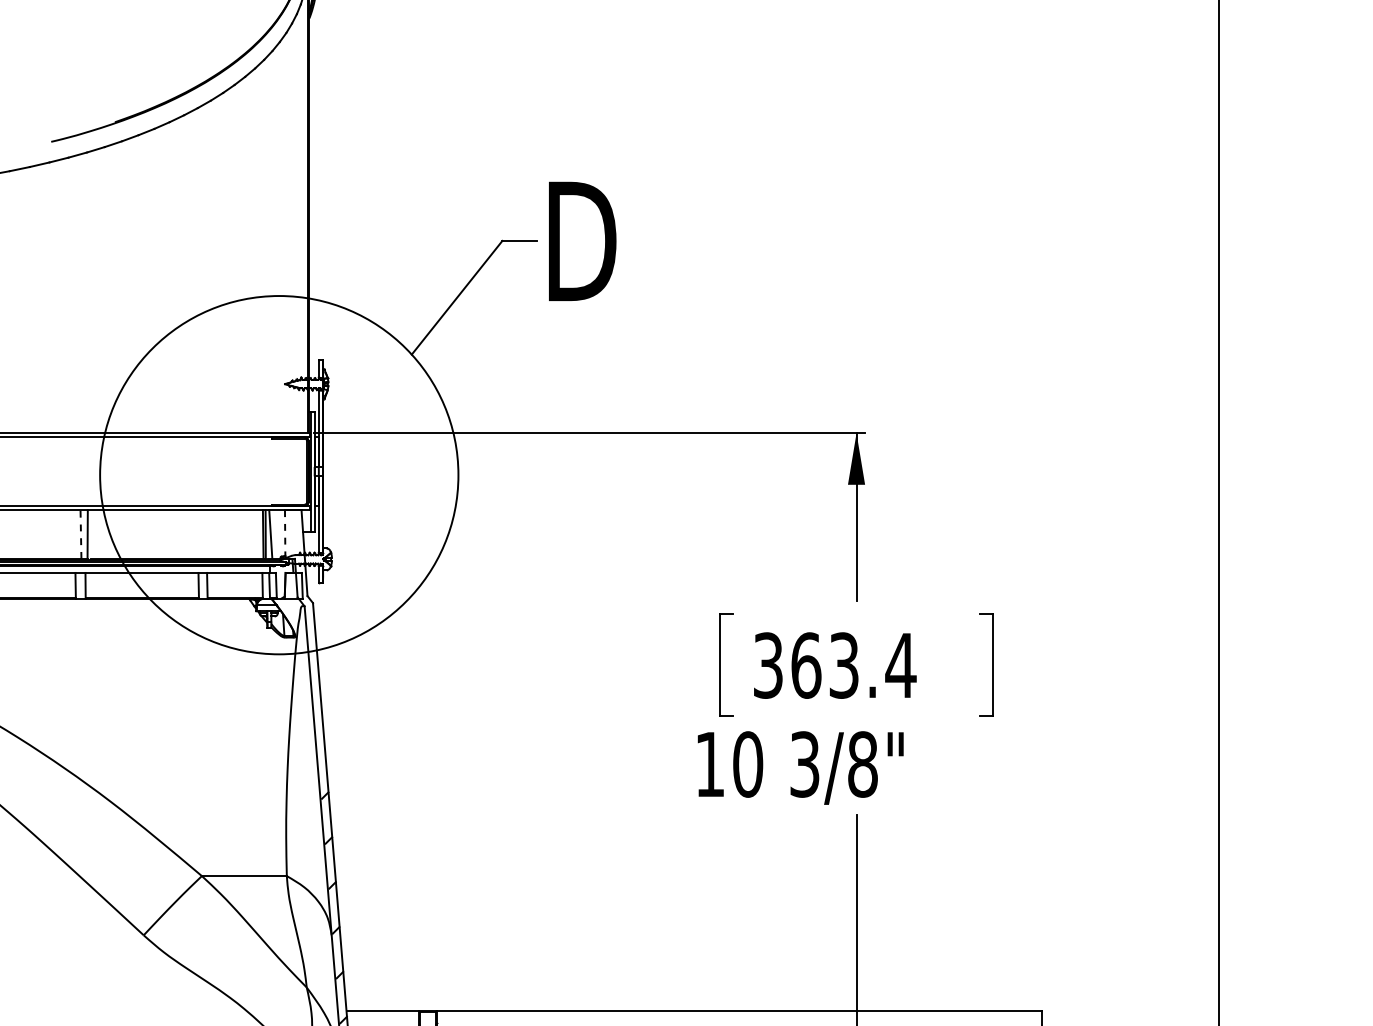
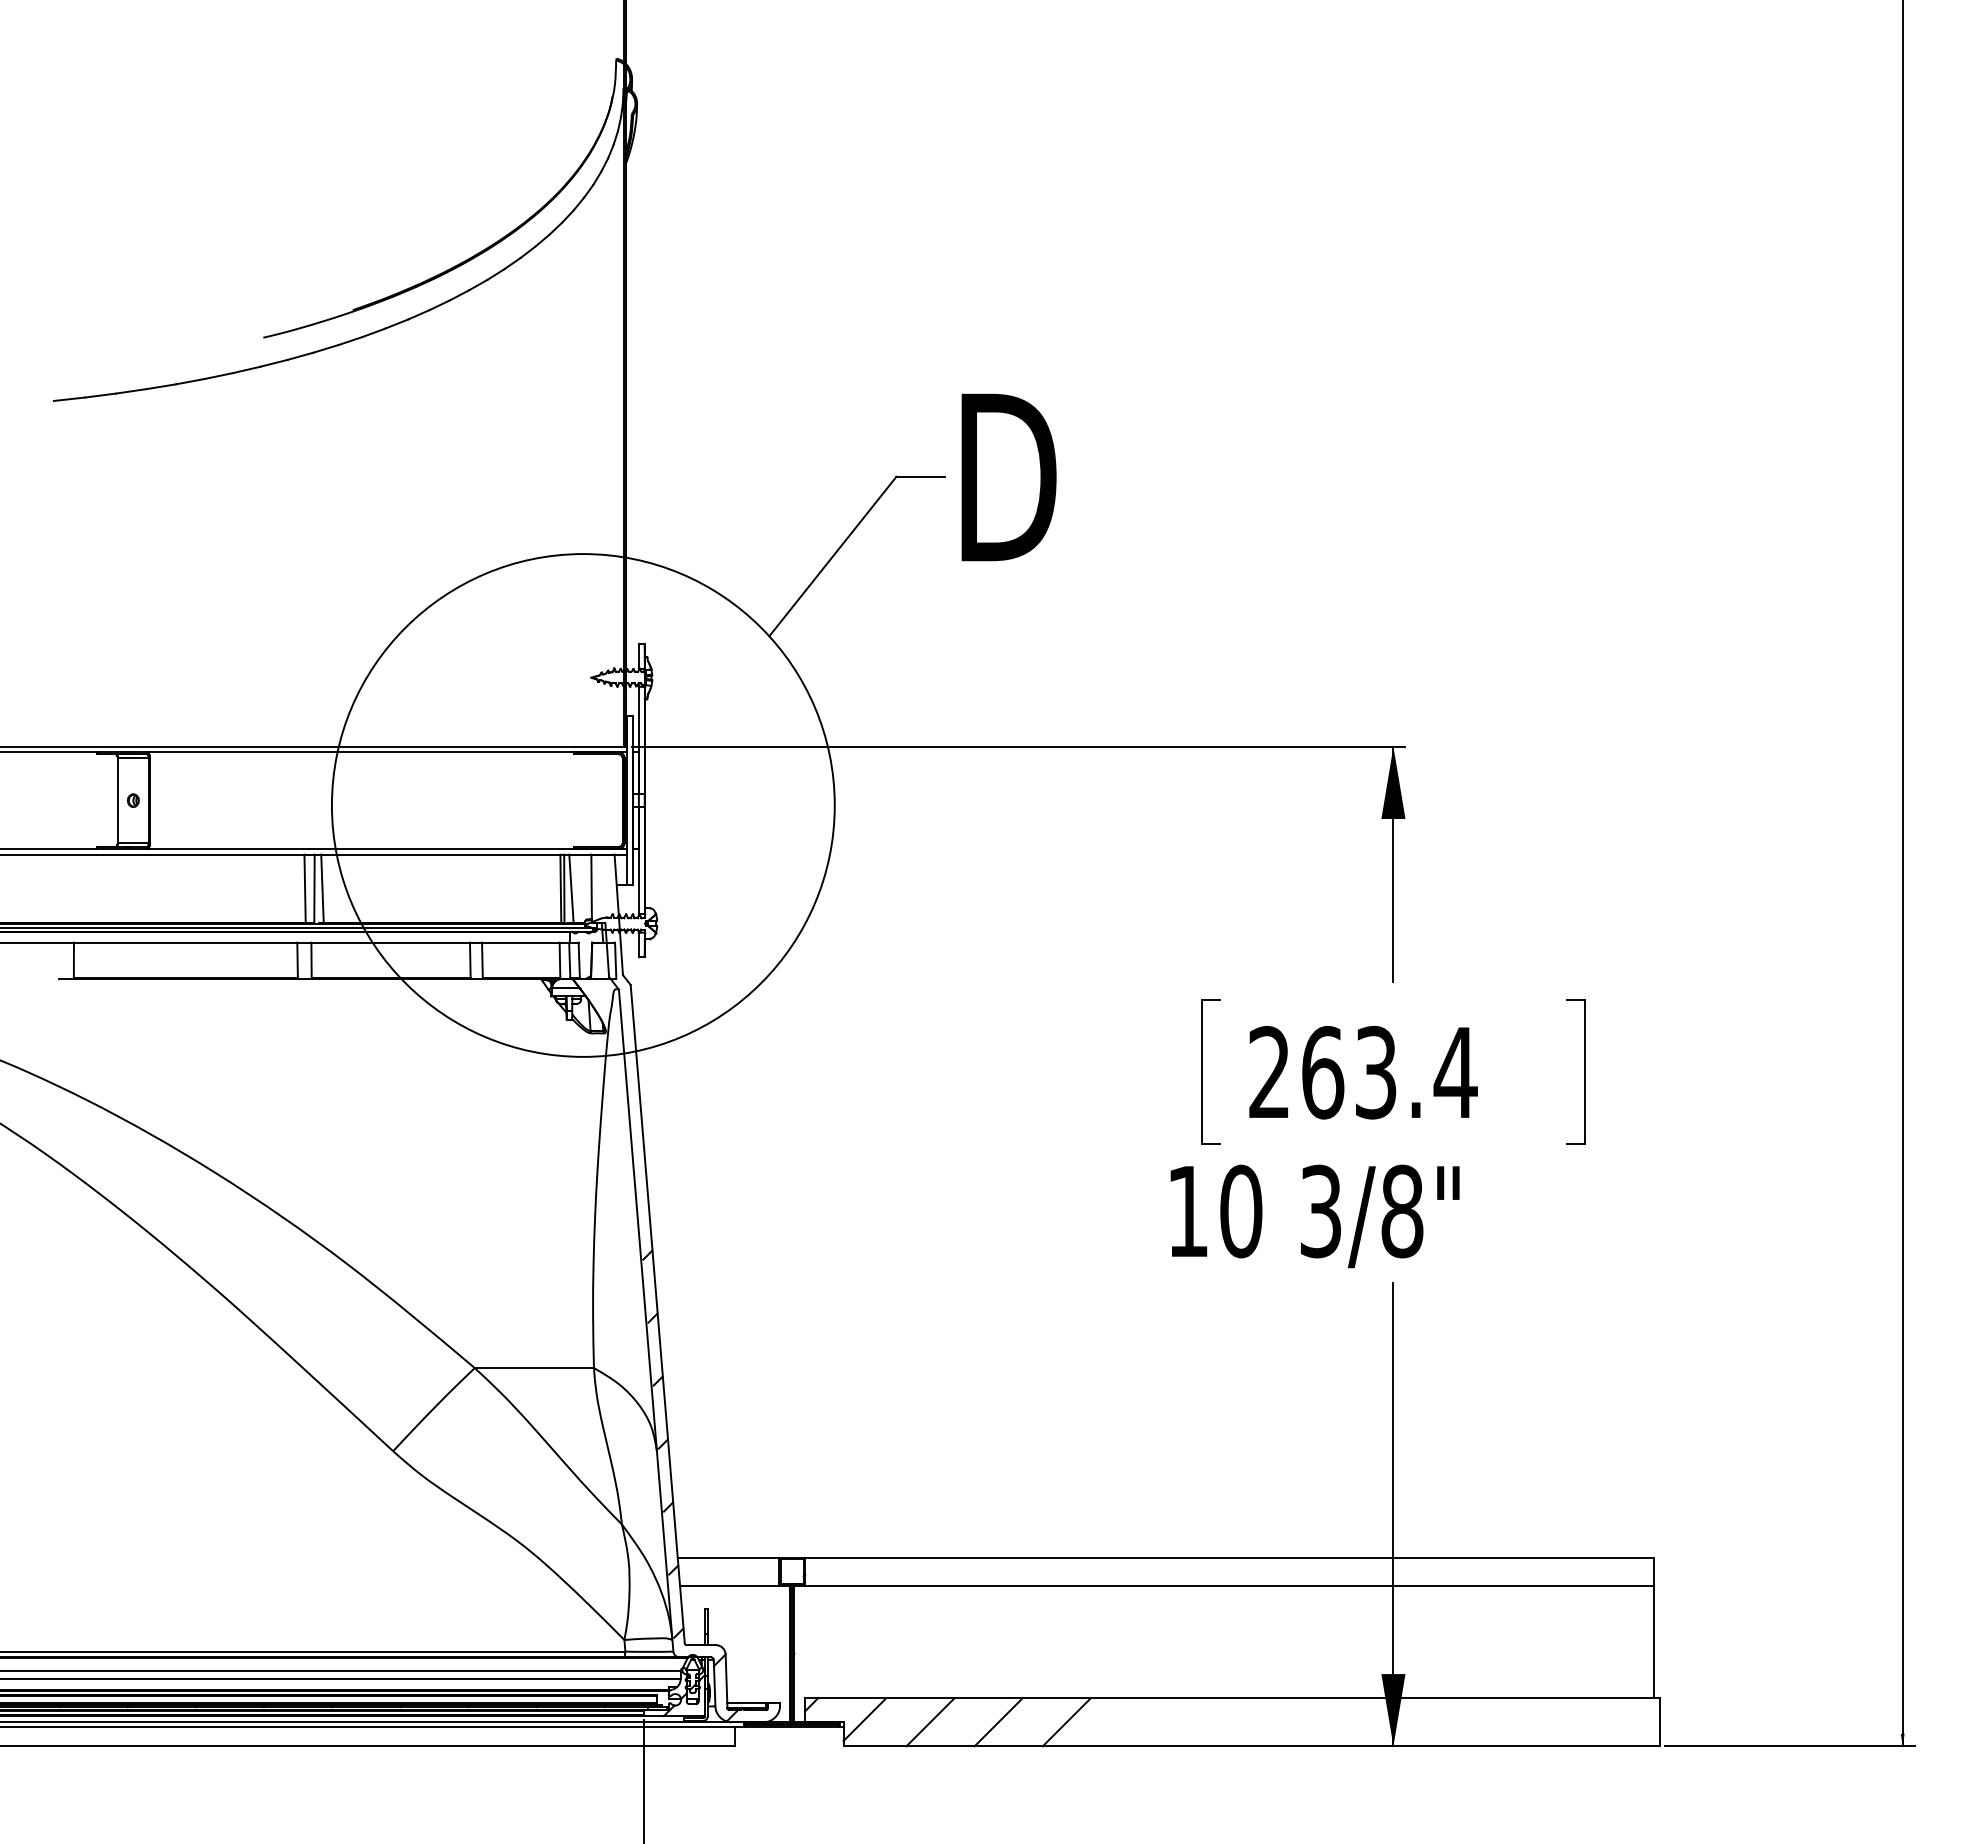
line: (81, 534) -> (305, 888), dashed -> solid
line: (93, 534) -> (322, 888), added
line: (285, 535) -> (591, 889), dashed -> solid
text: (768, 665) -> (1269, 1072), 363.4 -> 263.4

